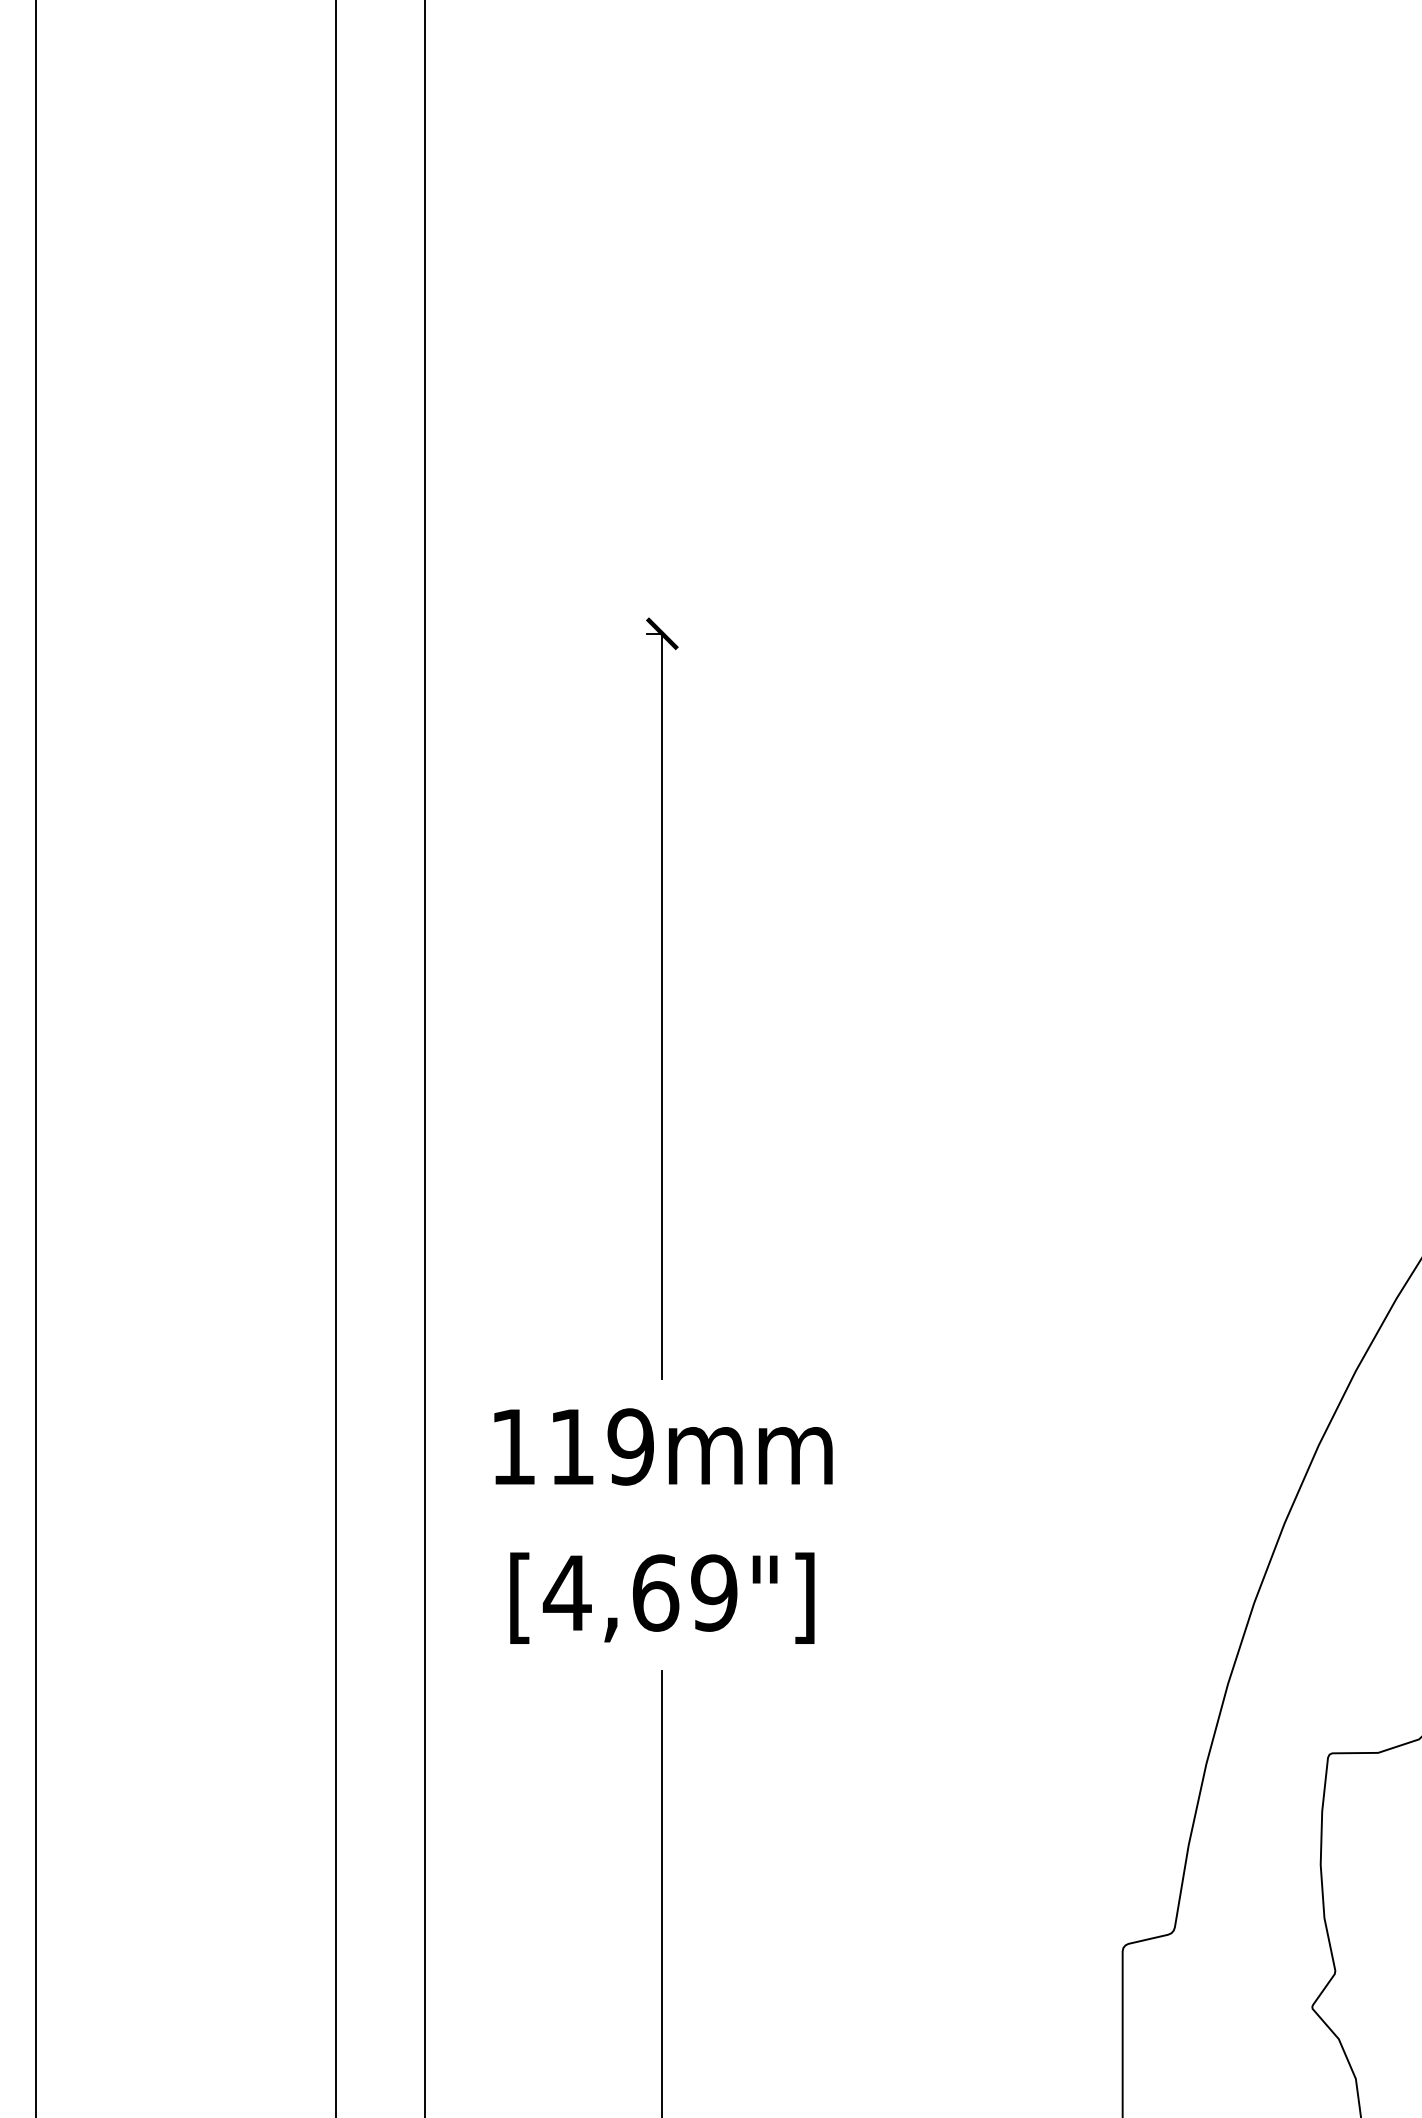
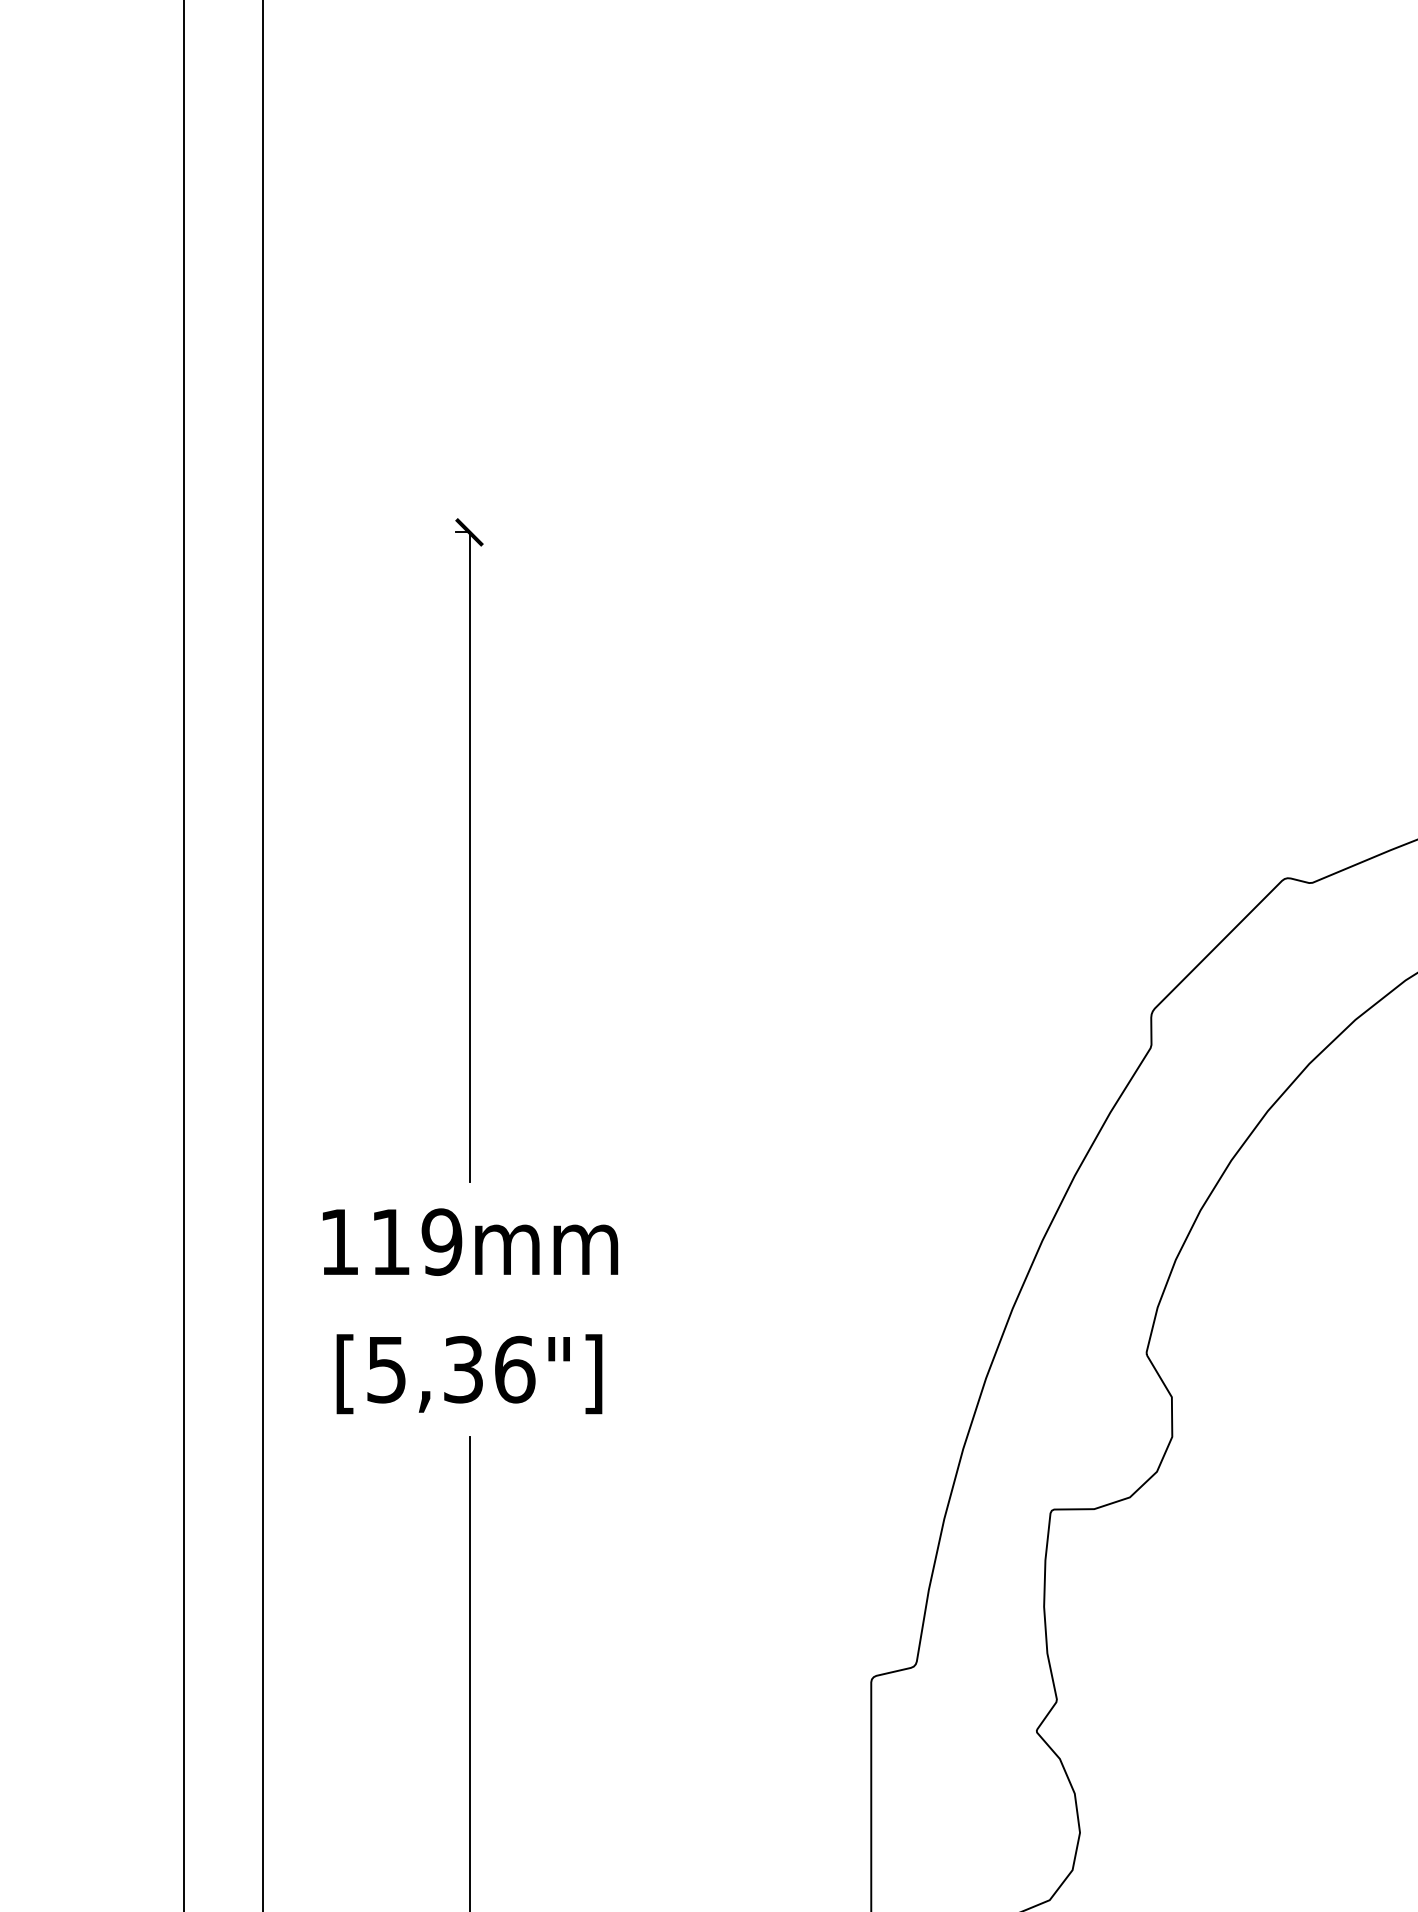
text: (640, 1592) -> (450, 1369), [4,69"] -> [5,36"]

